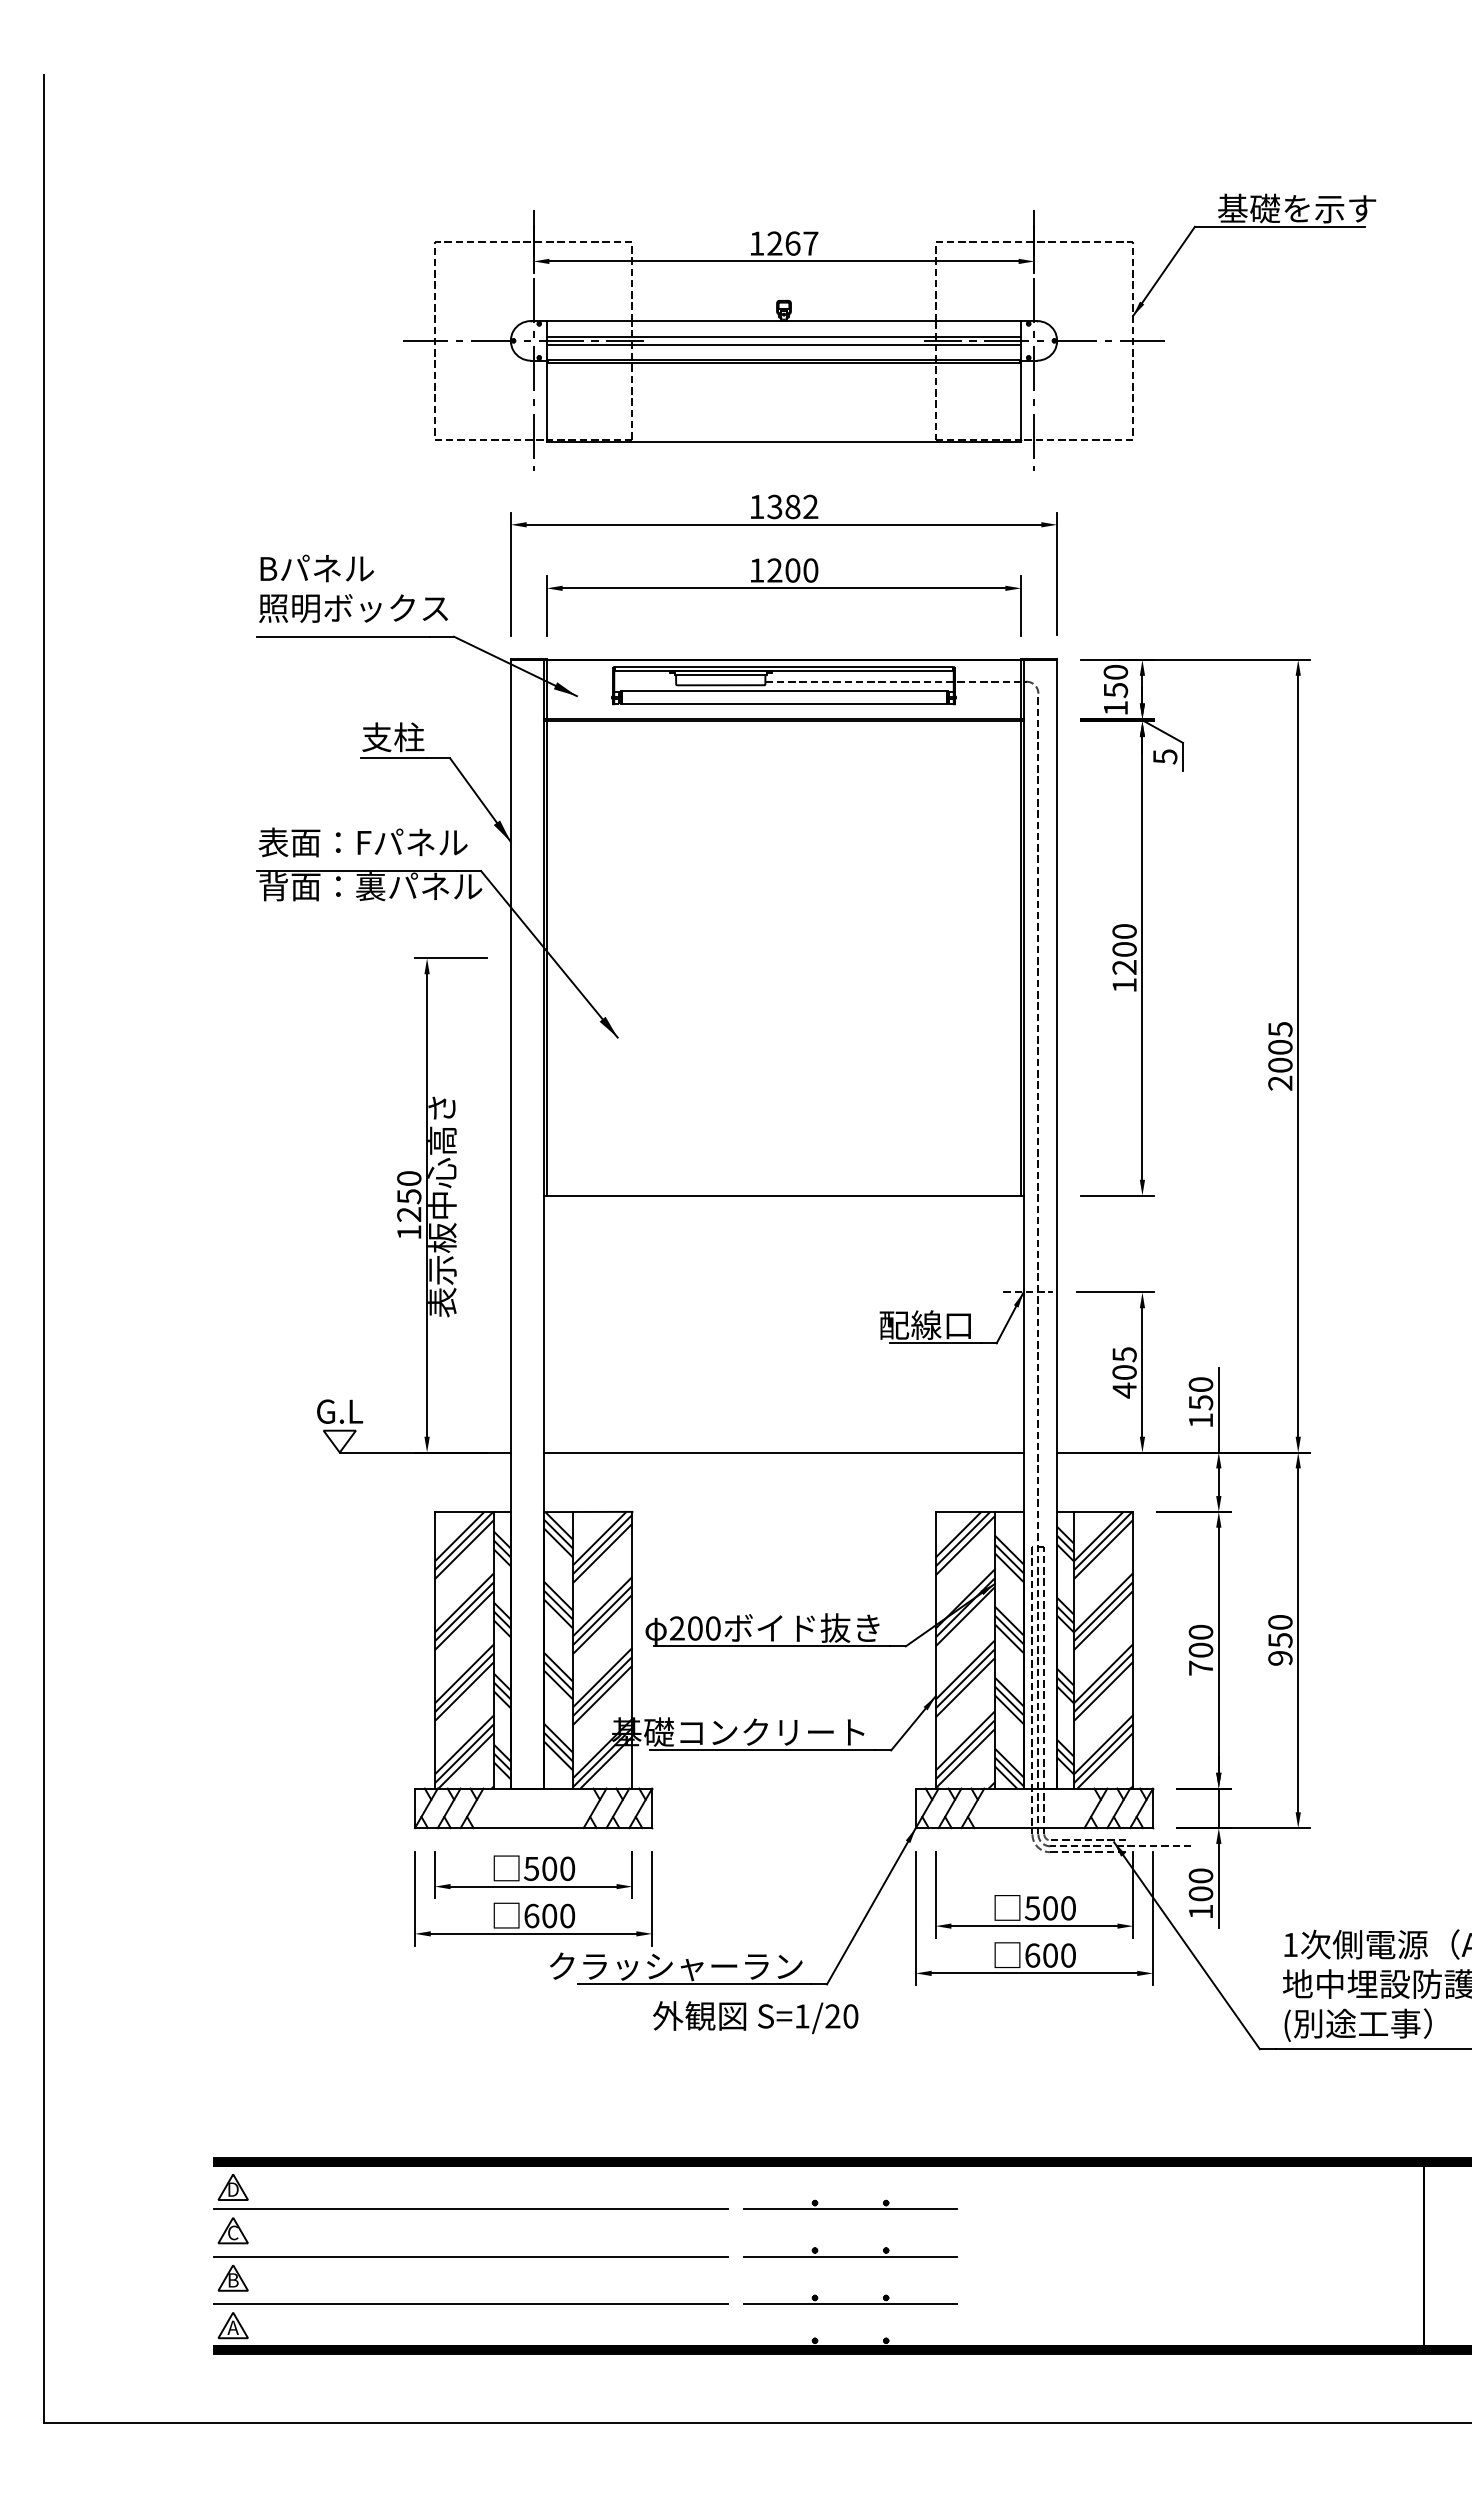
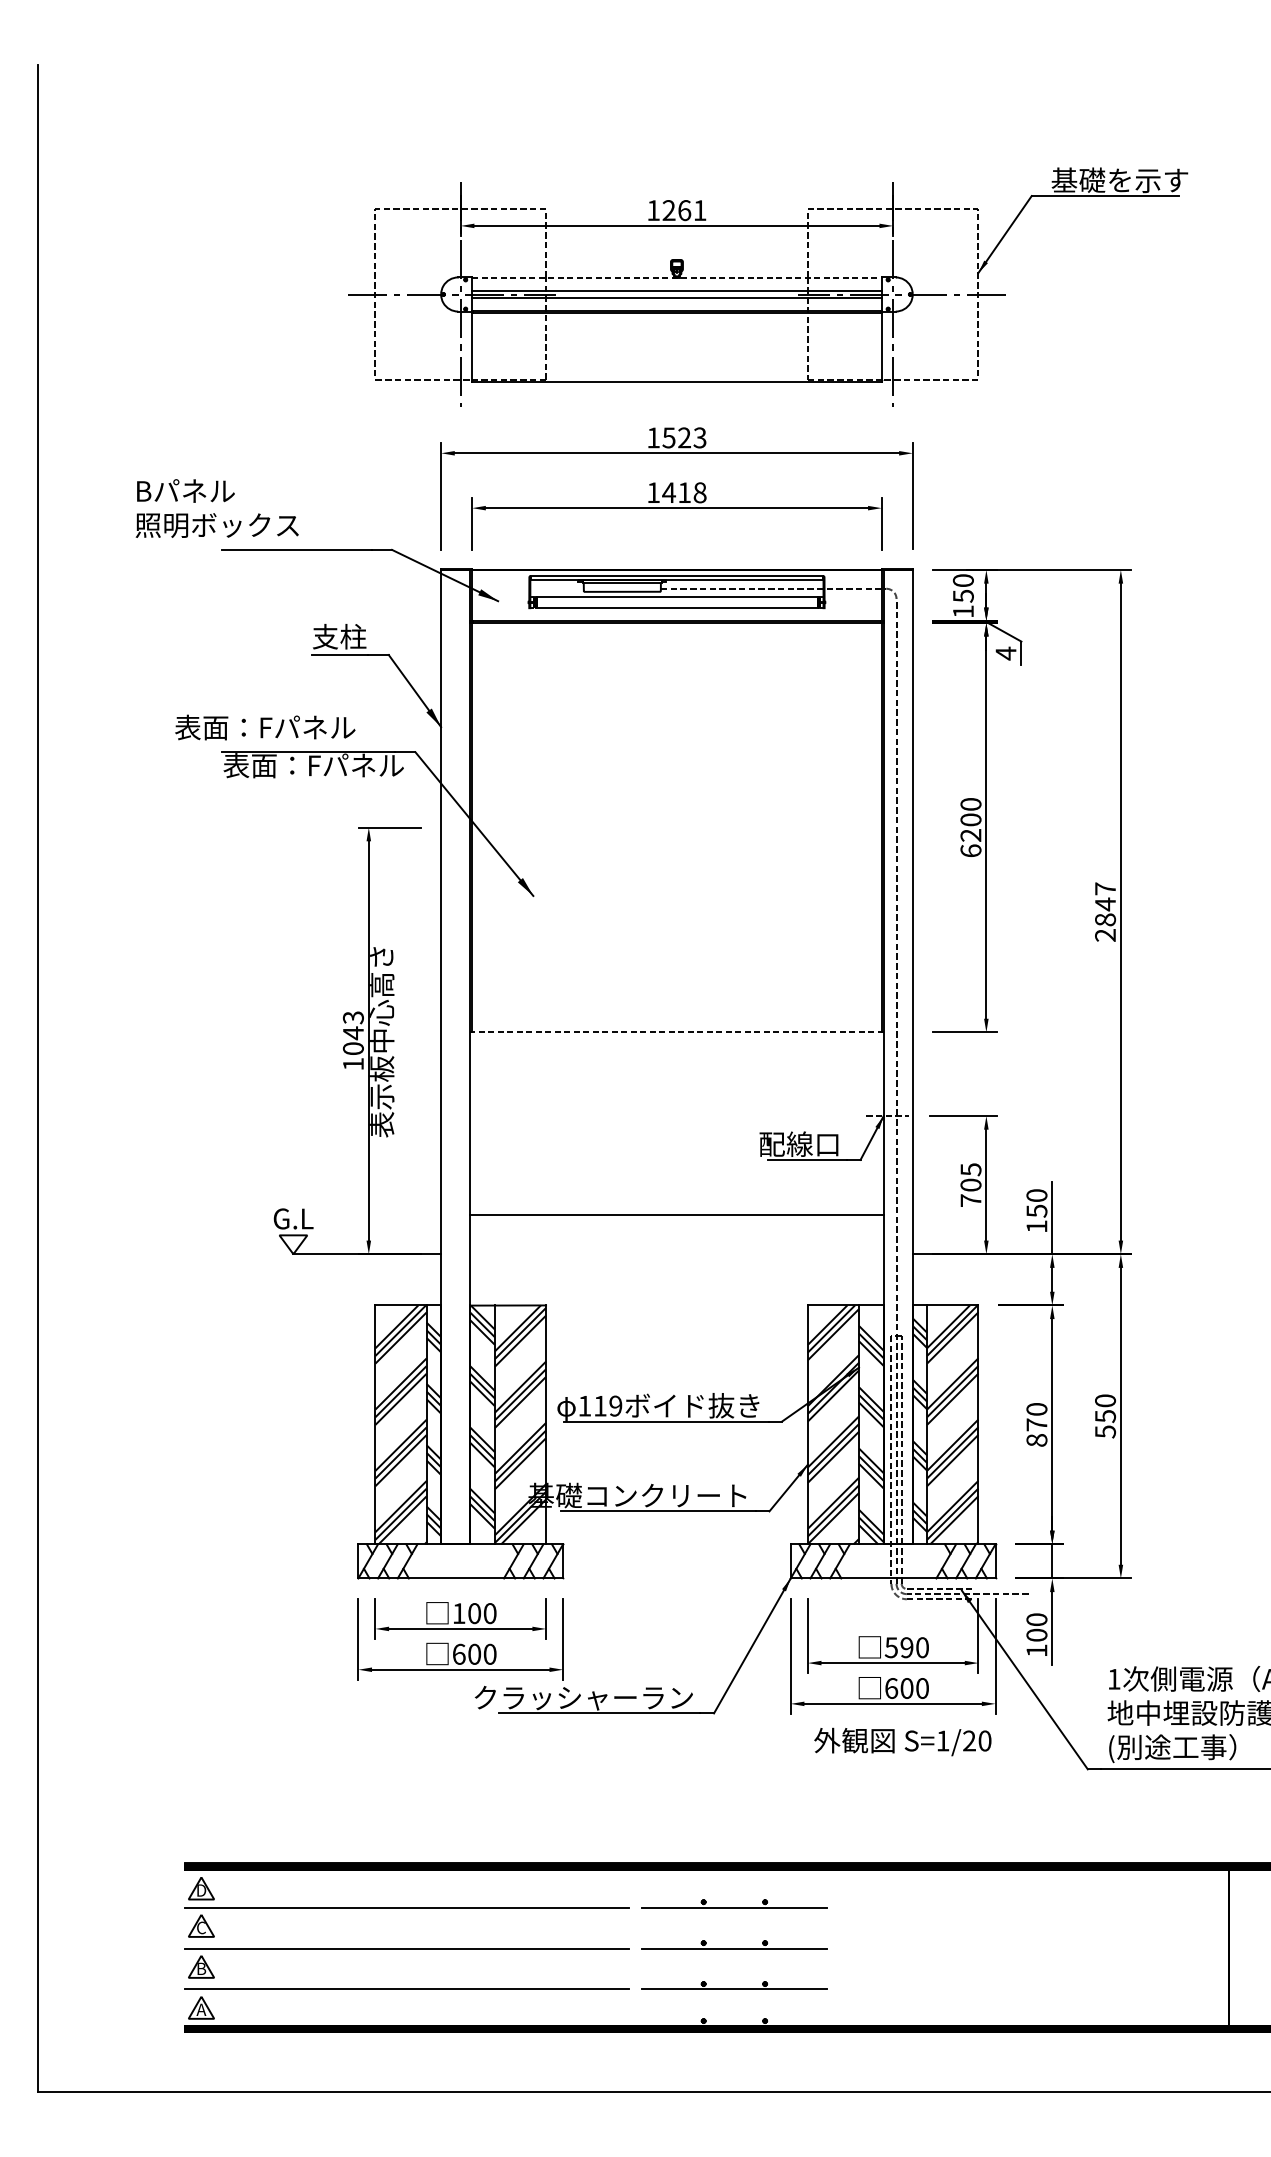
text: (810, 243) -> (699, 210), 1267 -> 1261
line: (784, 321) -> (677, 277), solid -> dashed
text: (792, 506) -> (684, 437), 1382 -> 1523
text: (792, 570) -> (684, 492), 1200 -> 1418
text: (353, 588) -> (217, 508), moved
text: (1165, 756) -> (1006, 653), 5 -> 4
text: (362, 842) -> (264, 727), moved
text: (370, 886) -> (319, 765), 背面：裏パネル -> 表面：Fパネル
text: (1124, 984) -> (970, 850), 1200 -> 6200
text: (1280, 1046) -> (1105, 903), 2005 -> 2847
line: (784, 1195) -> (677, 1032), solid -> dashed
text: (409, 1196) -> (353, 1033), 1250 -> 1043
text: (1124, 1390) -> (970, 1200), 405 -> 705
line: (783, 1452) -> (676, 1215), moved
text: (694, 1628) -> (599, 1406), 200 -> 119
text: (1200, 1658) -> (1036, 1432), 700 -> 870
text: (1280, 1658) -> (1105, 1432), 950 -> 550
text: (531, 1869) -> (458, 1614), 500 -> 100
text: (1050, 1908) -> (907, 1647), 500 -> 590
text: (755, 2017) -> (902, 1741), moved

